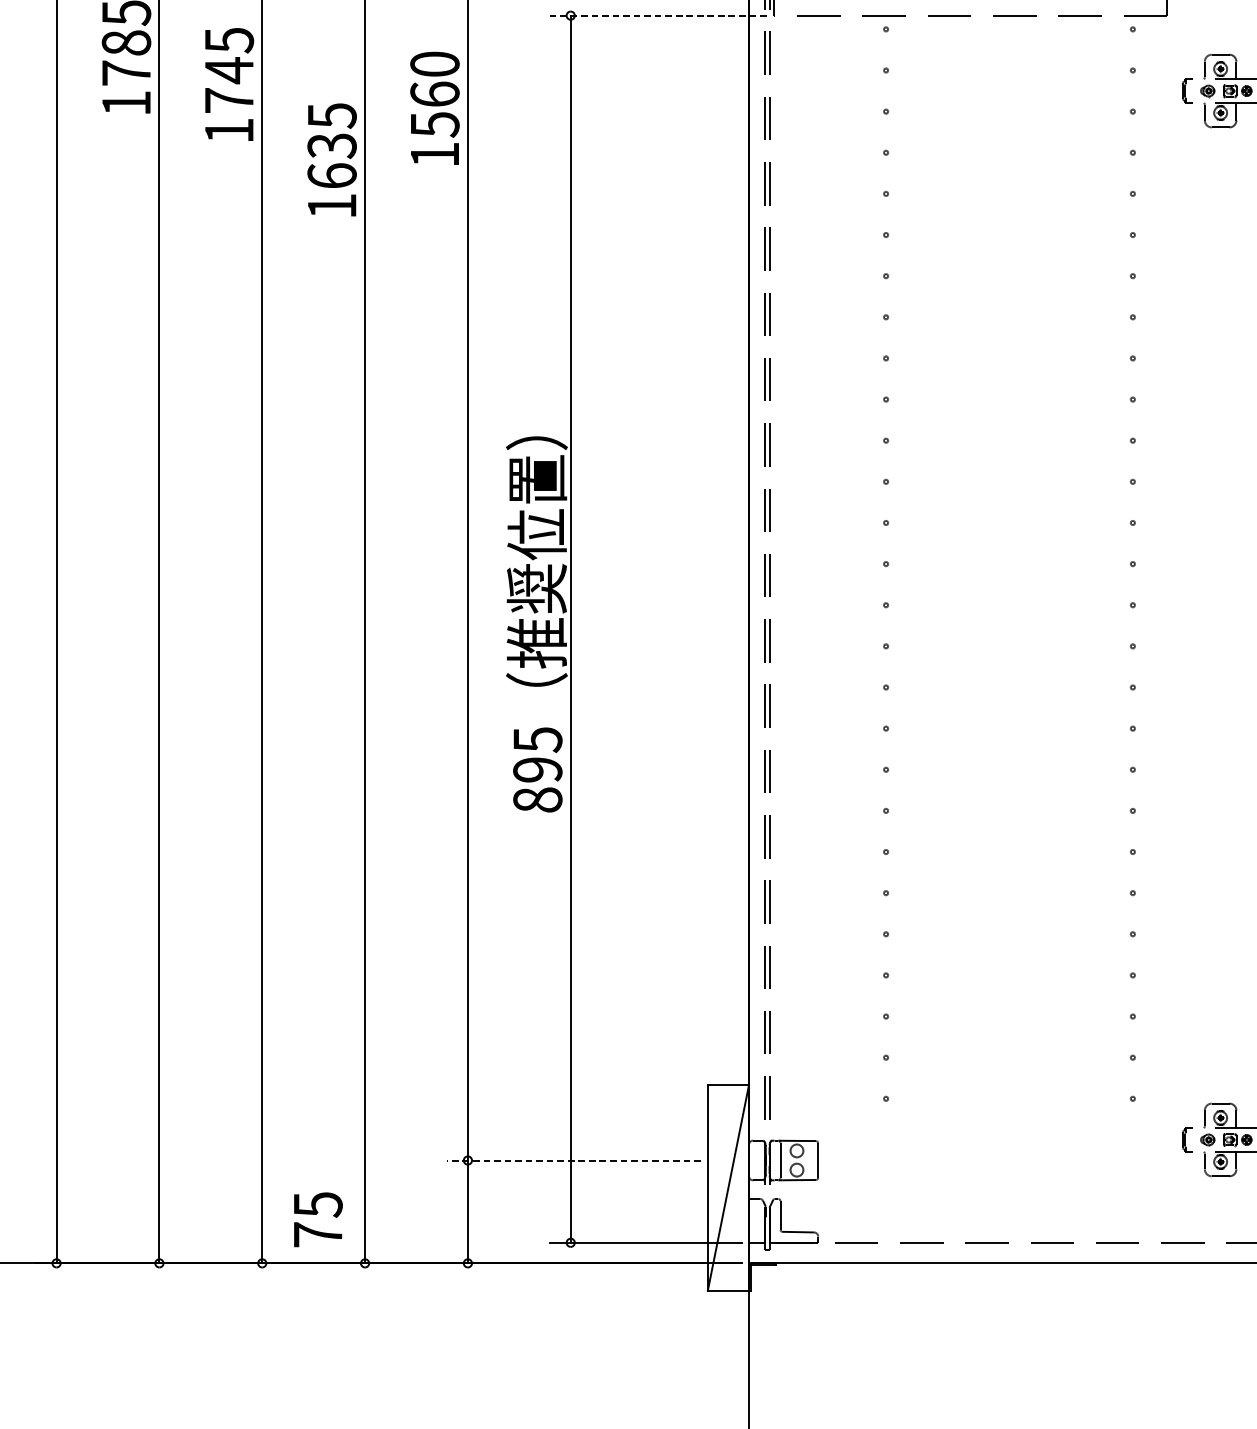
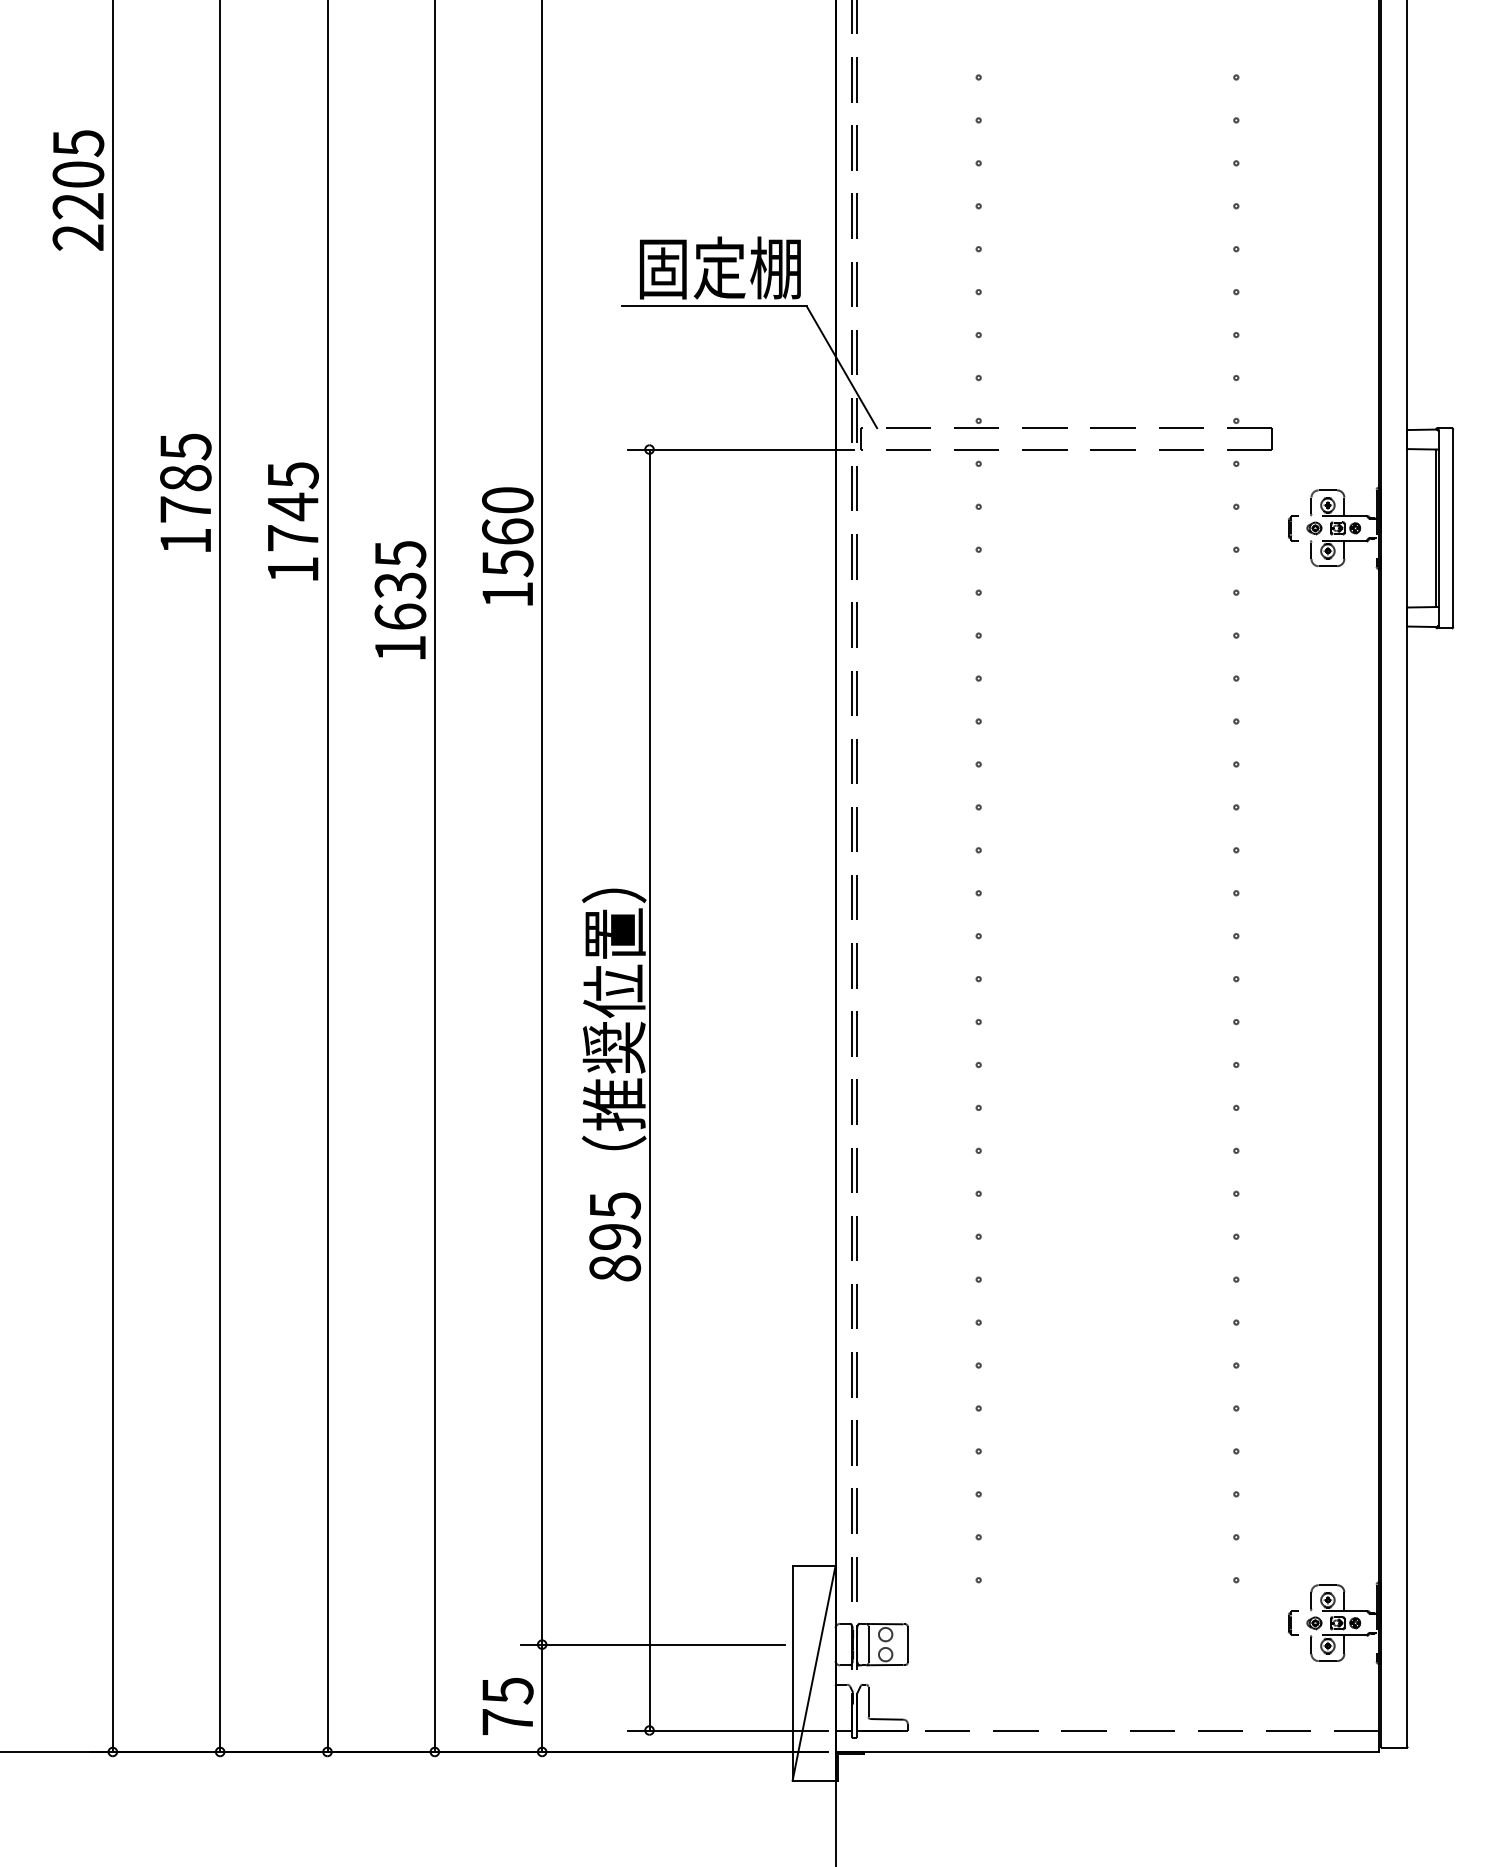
line: (657, 15) -> (740, 449), dashed -> solid
line: (573, 1160) -> (652, 1644), dashed -> solid
text: (317, 1219) -> (507, 1706), moved

